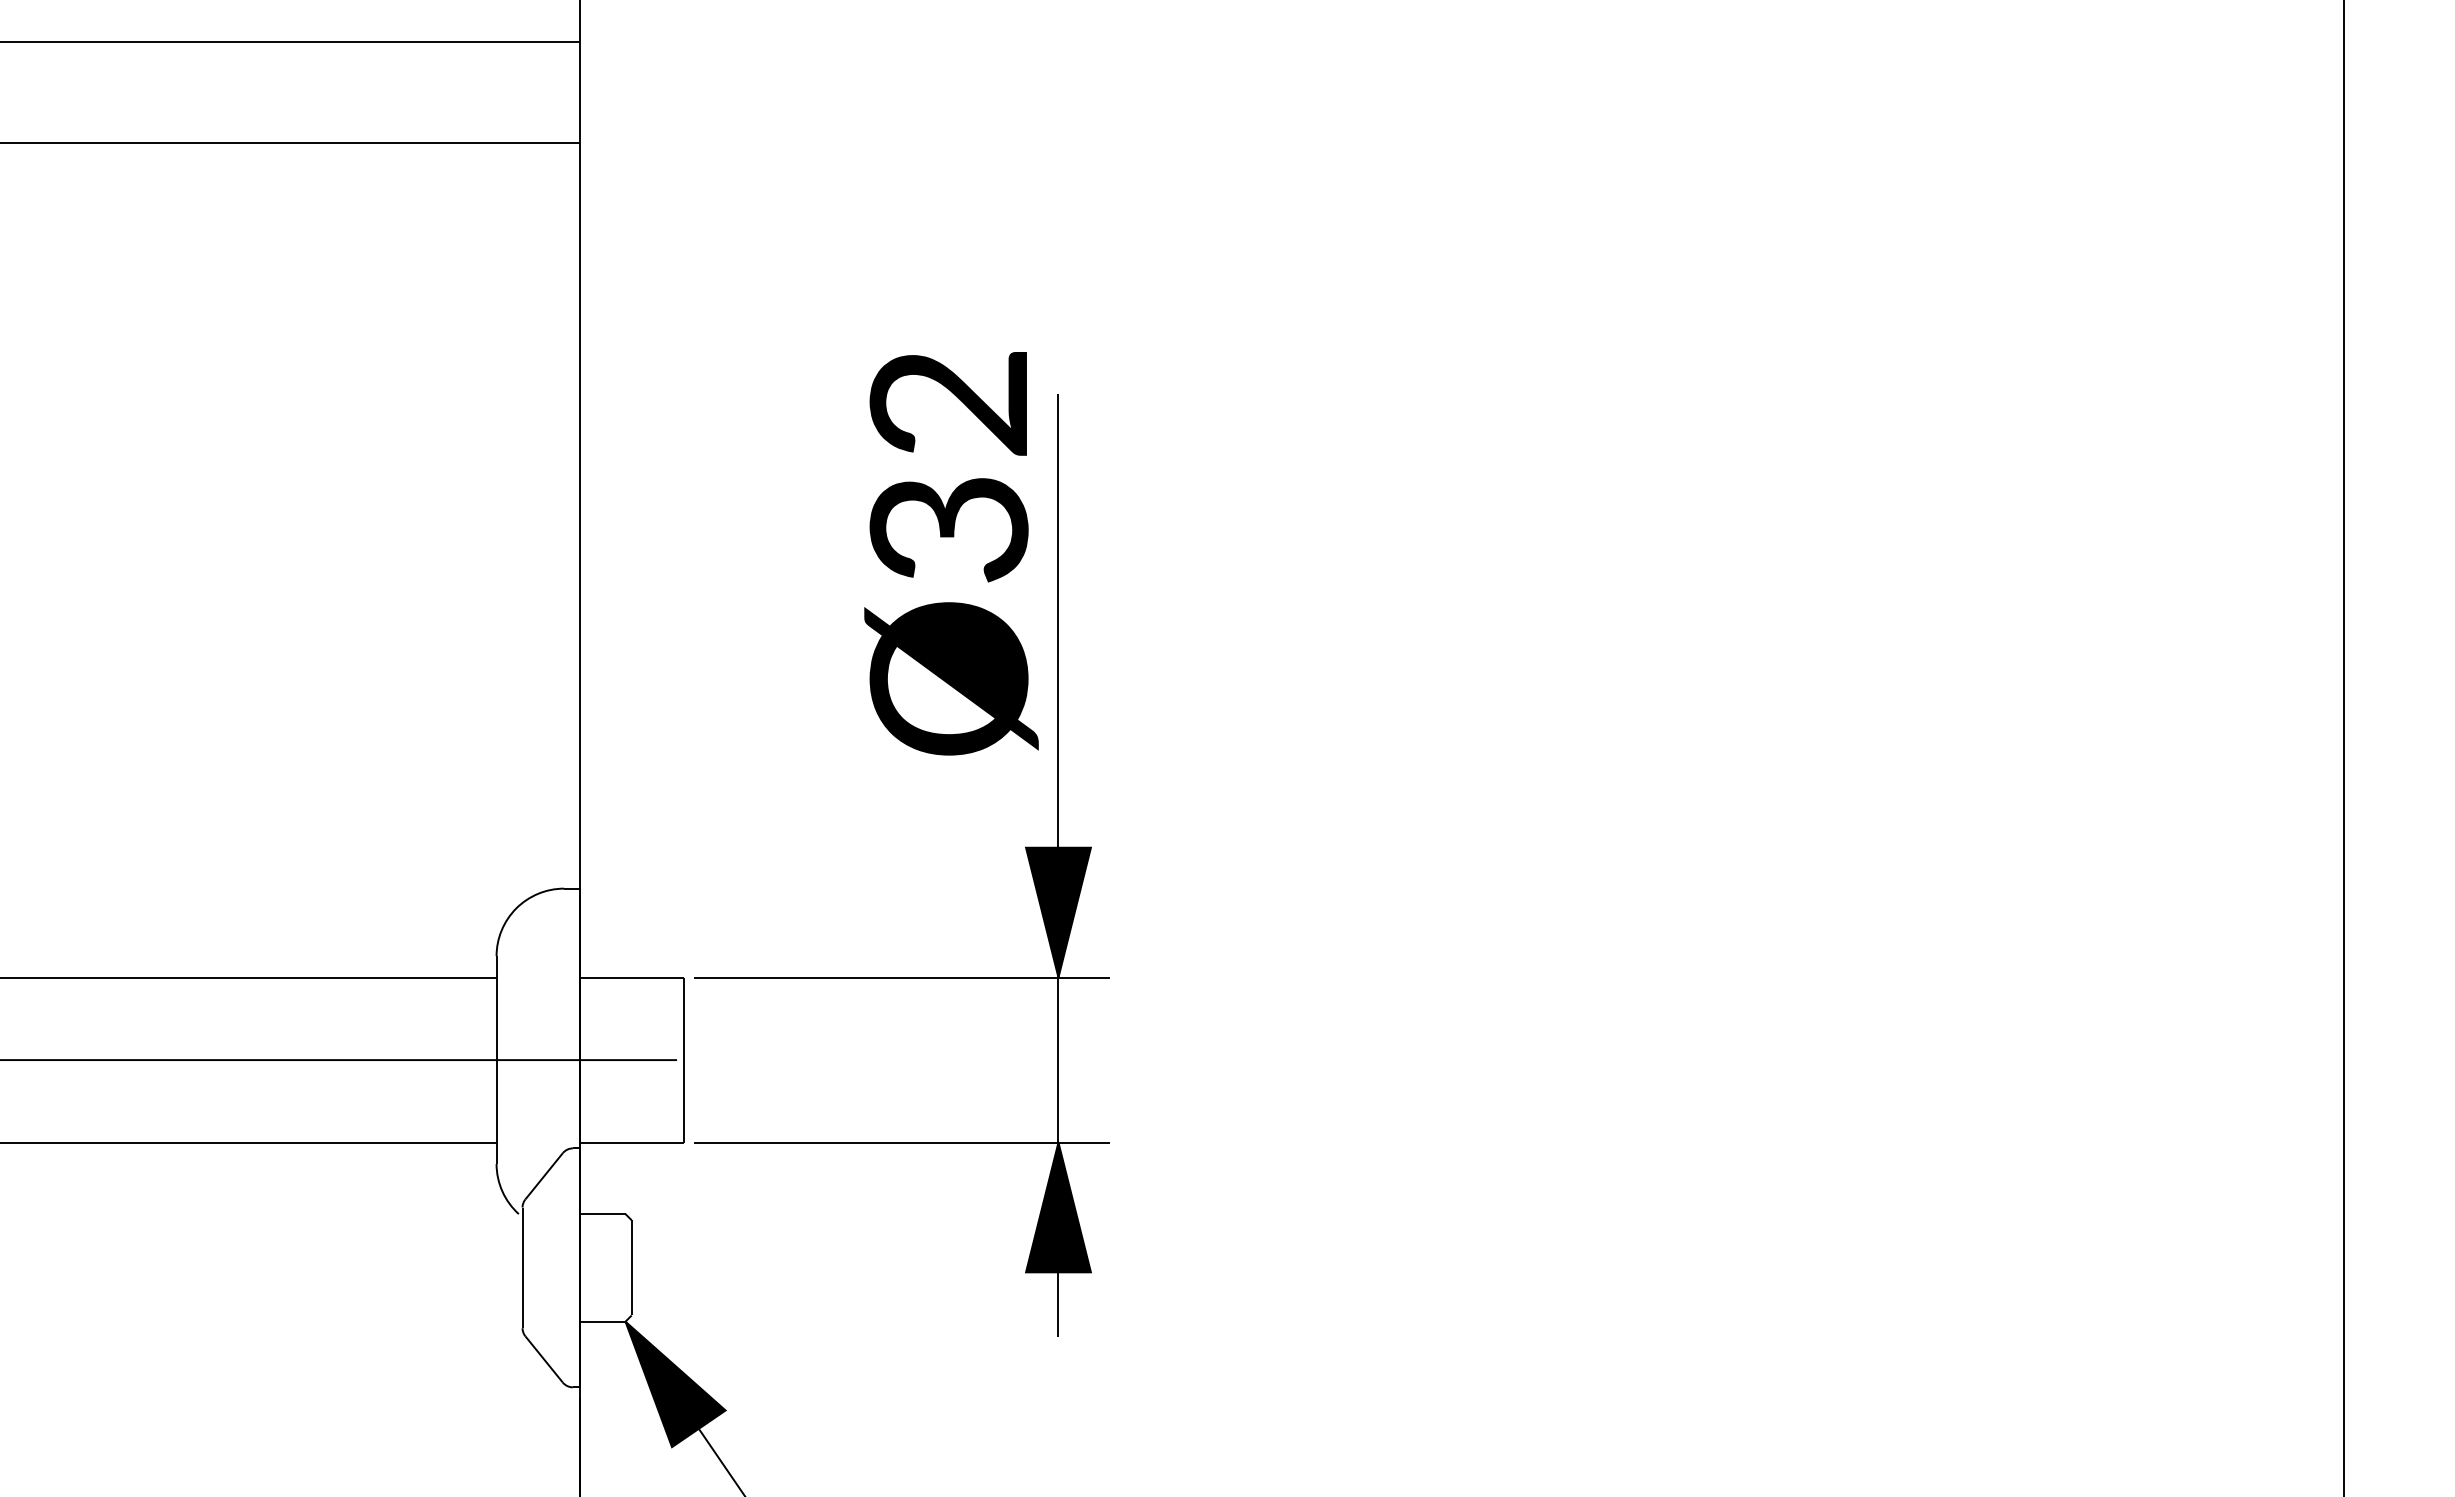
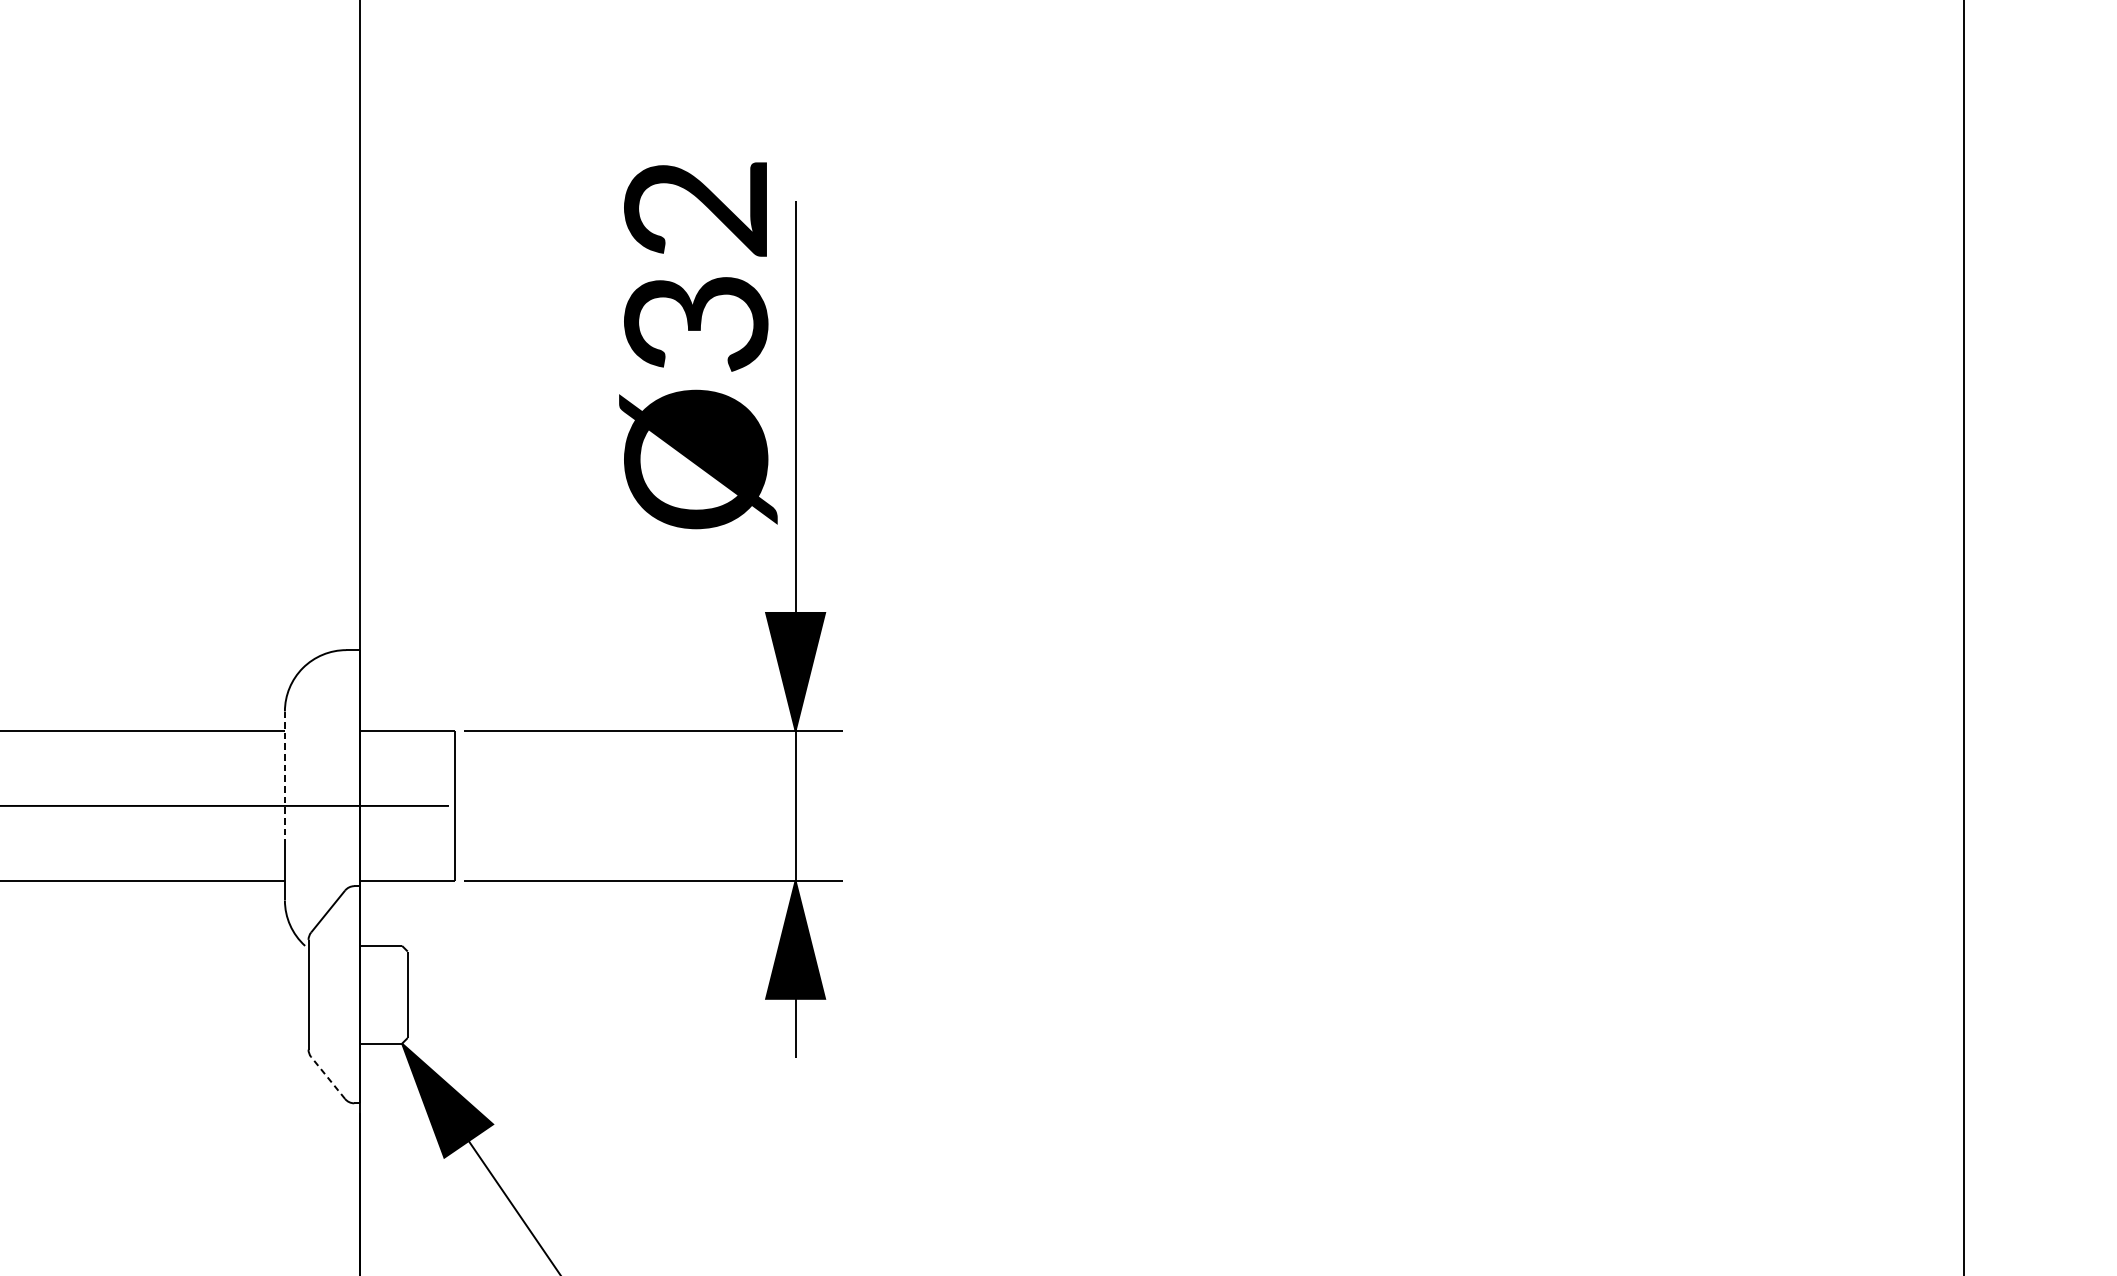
line: (496, 1026) -> (284, 775), solid -> dashed
line: (544, 1359) -> (328, 1078), solid -> dashed

